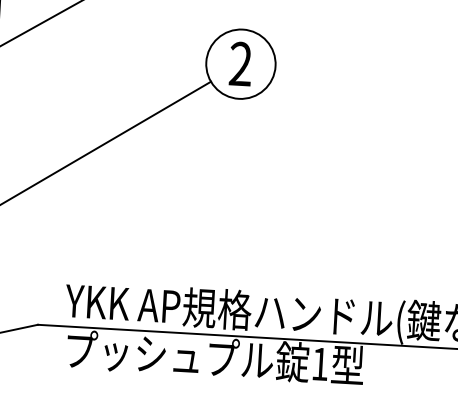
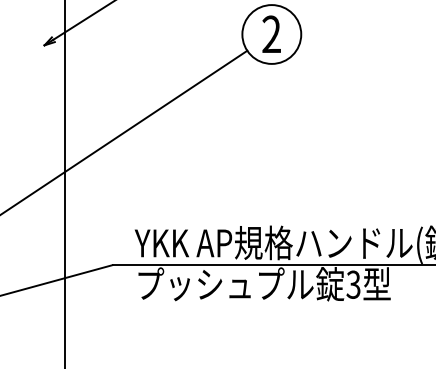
text: (320, 363) -> (353, 284), 1 -> 3

